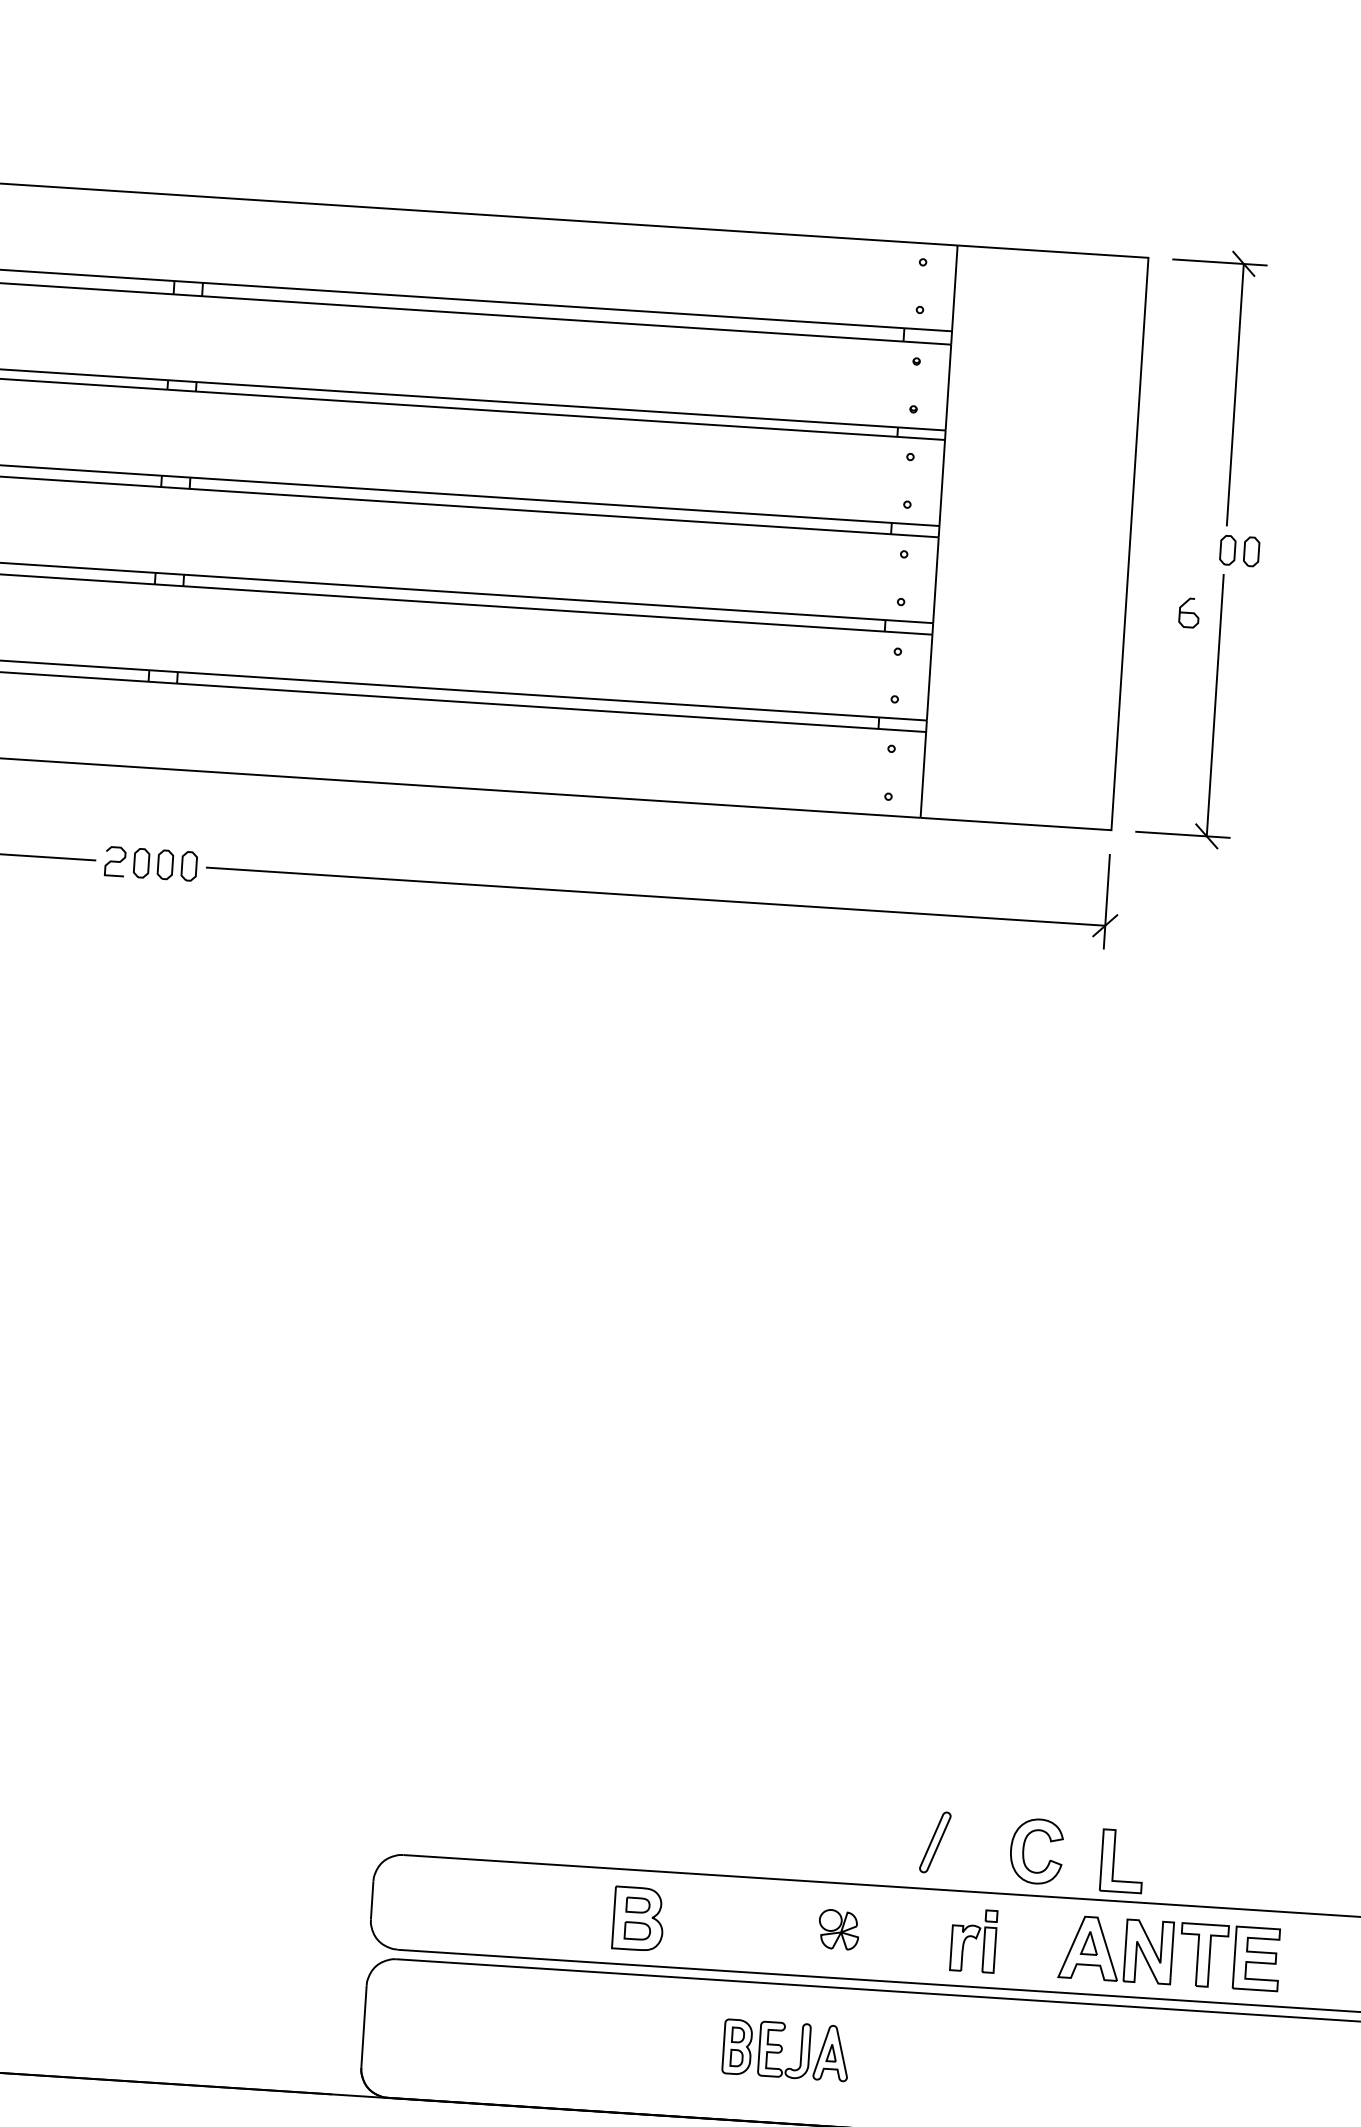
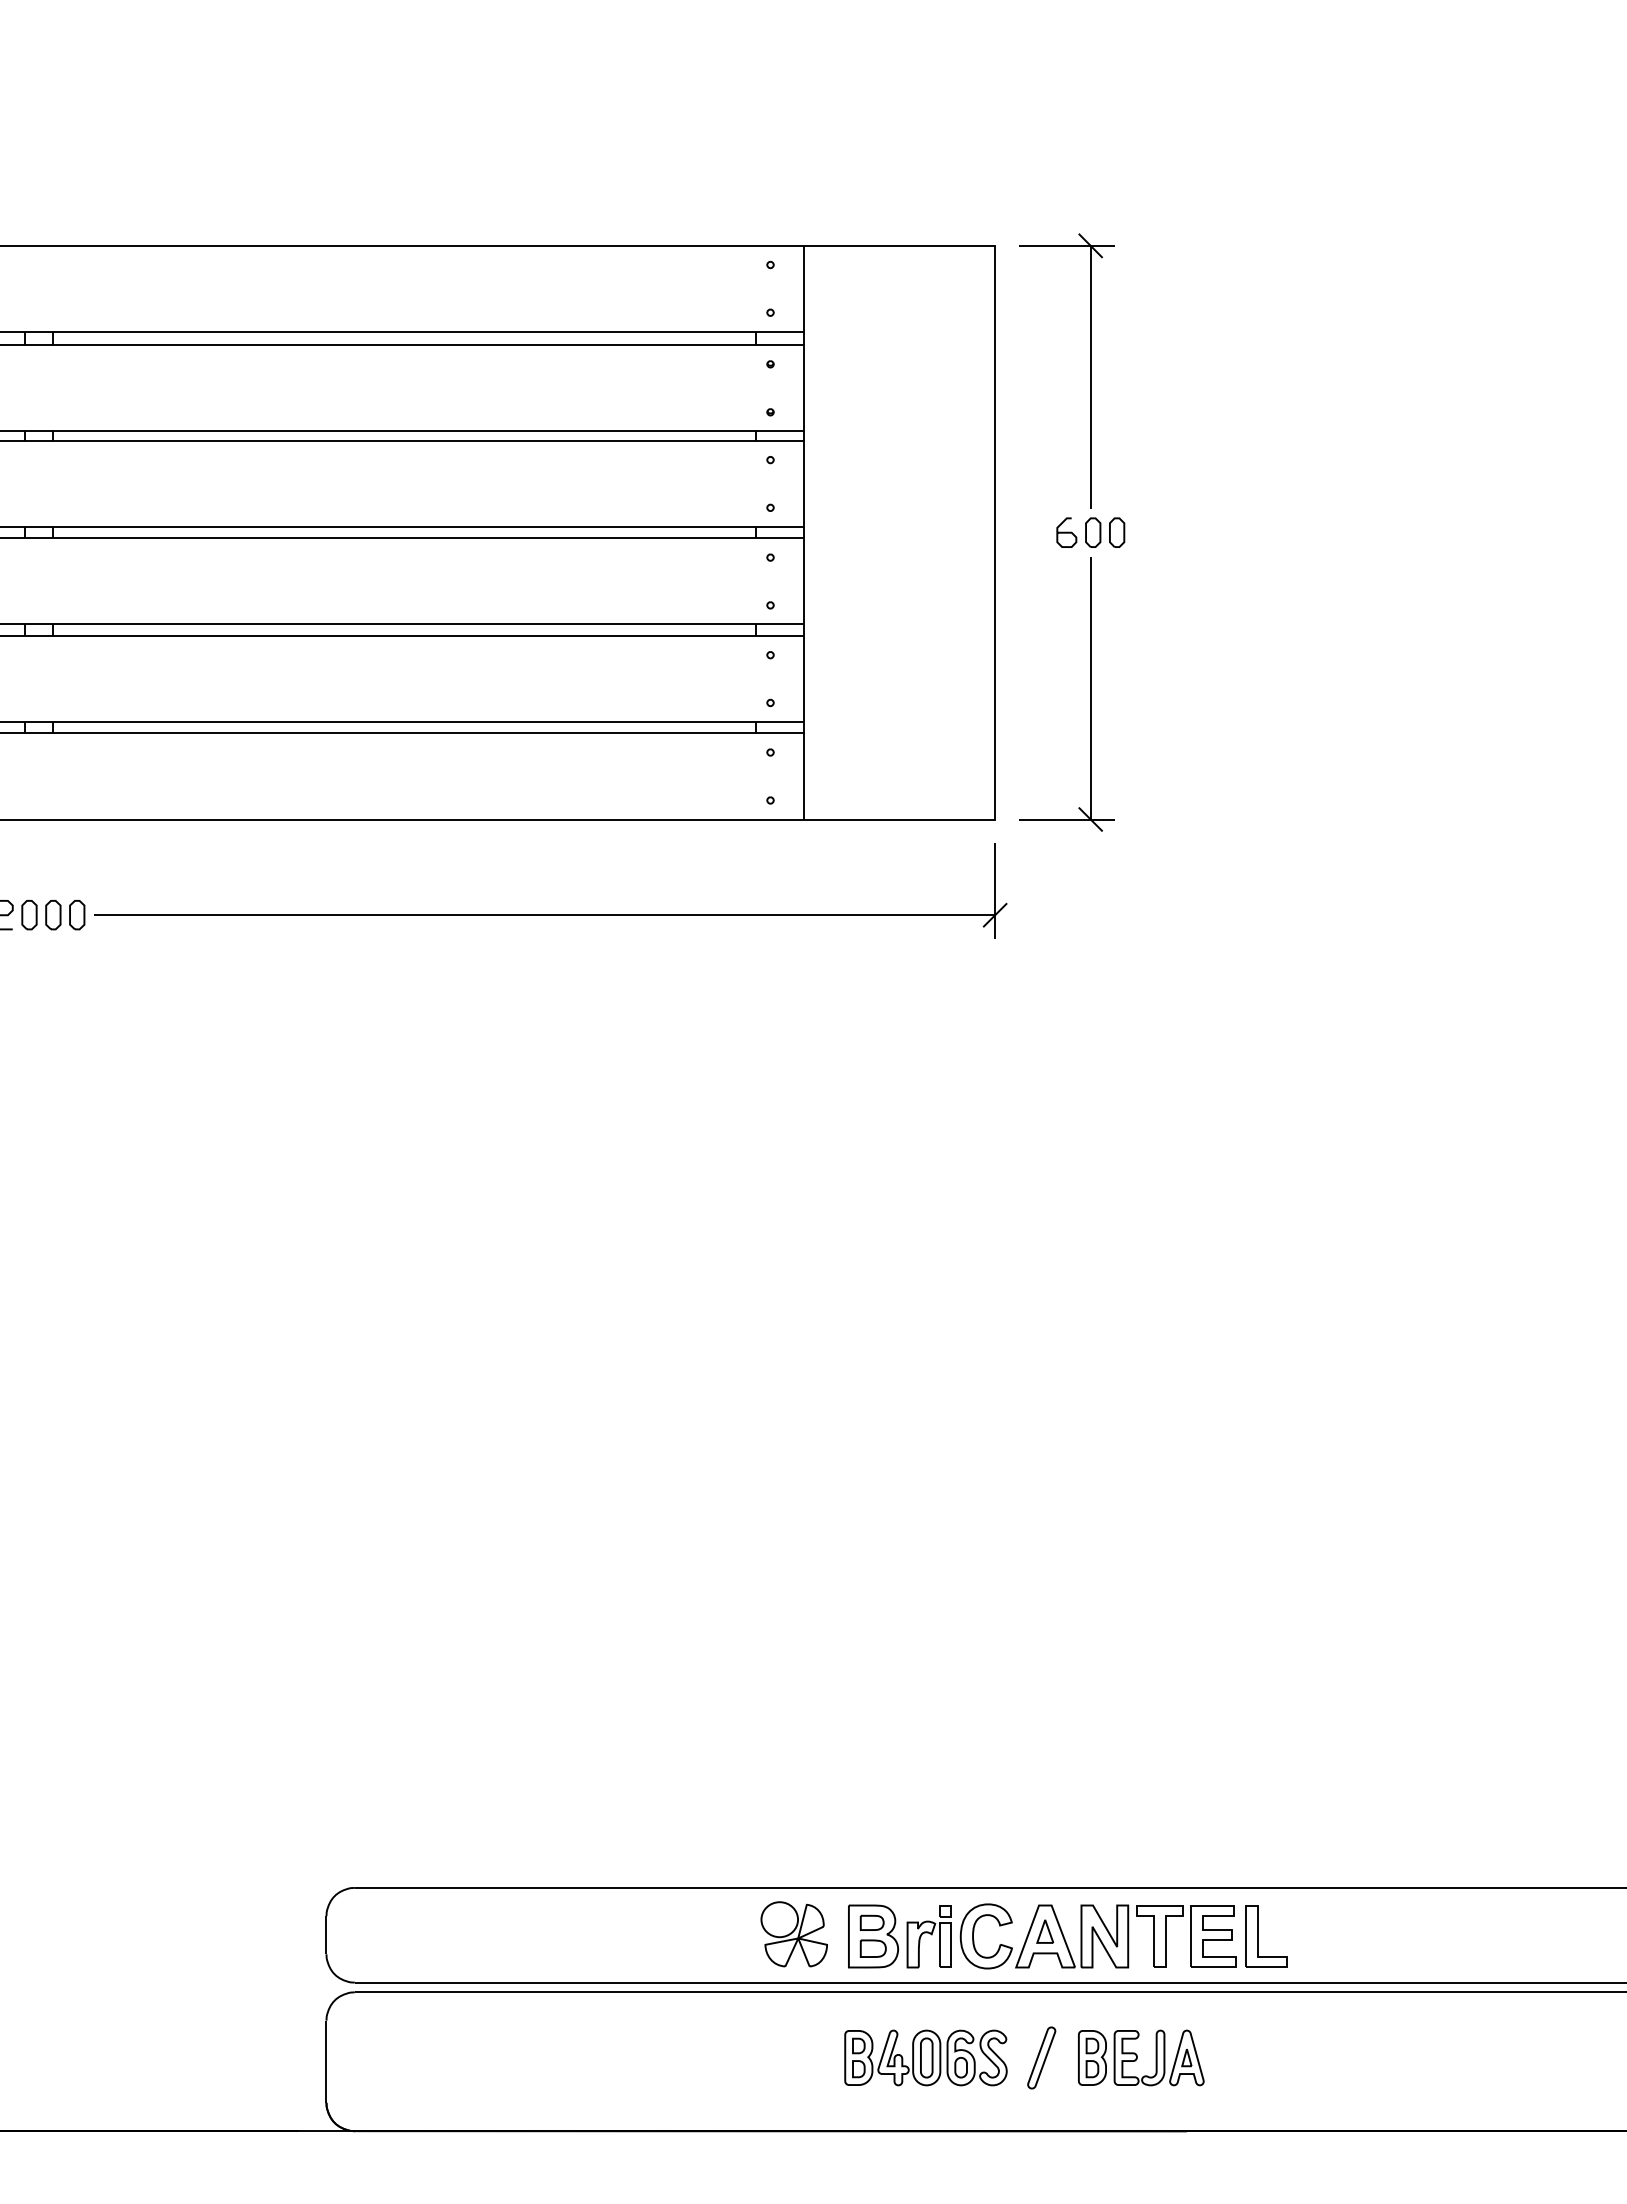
curve: (1188, 612) -> (1066, 532), moved
part: (935, 1841) -> (1041, 2057), moved
part: (1025, 1846) -> (974, 1932), moved
part: (1114, 1860) -> (1258, 1936), moved
part: (638, 1918) -> (873, 1936), moved
part: (838, 1929) -> (793, 1934), size x1.67
part: (786, 2049) -> (1141, 2057), moved
part: (962, 2061) -> (925, 2057), added

